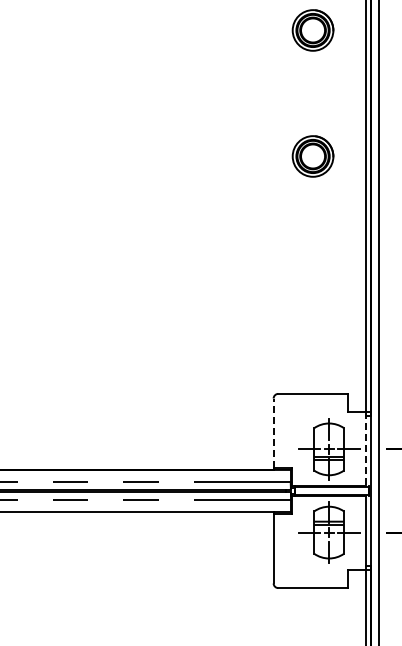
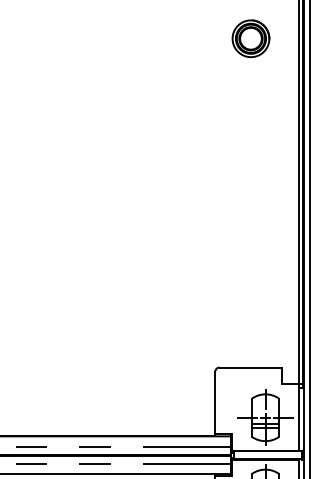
part: (312, 156) -> (250, 152), removed
line: (273, 433) -> (215, 403), dashed -> solid
line: (366, 449) -> (299, 417), dashed -> solid

